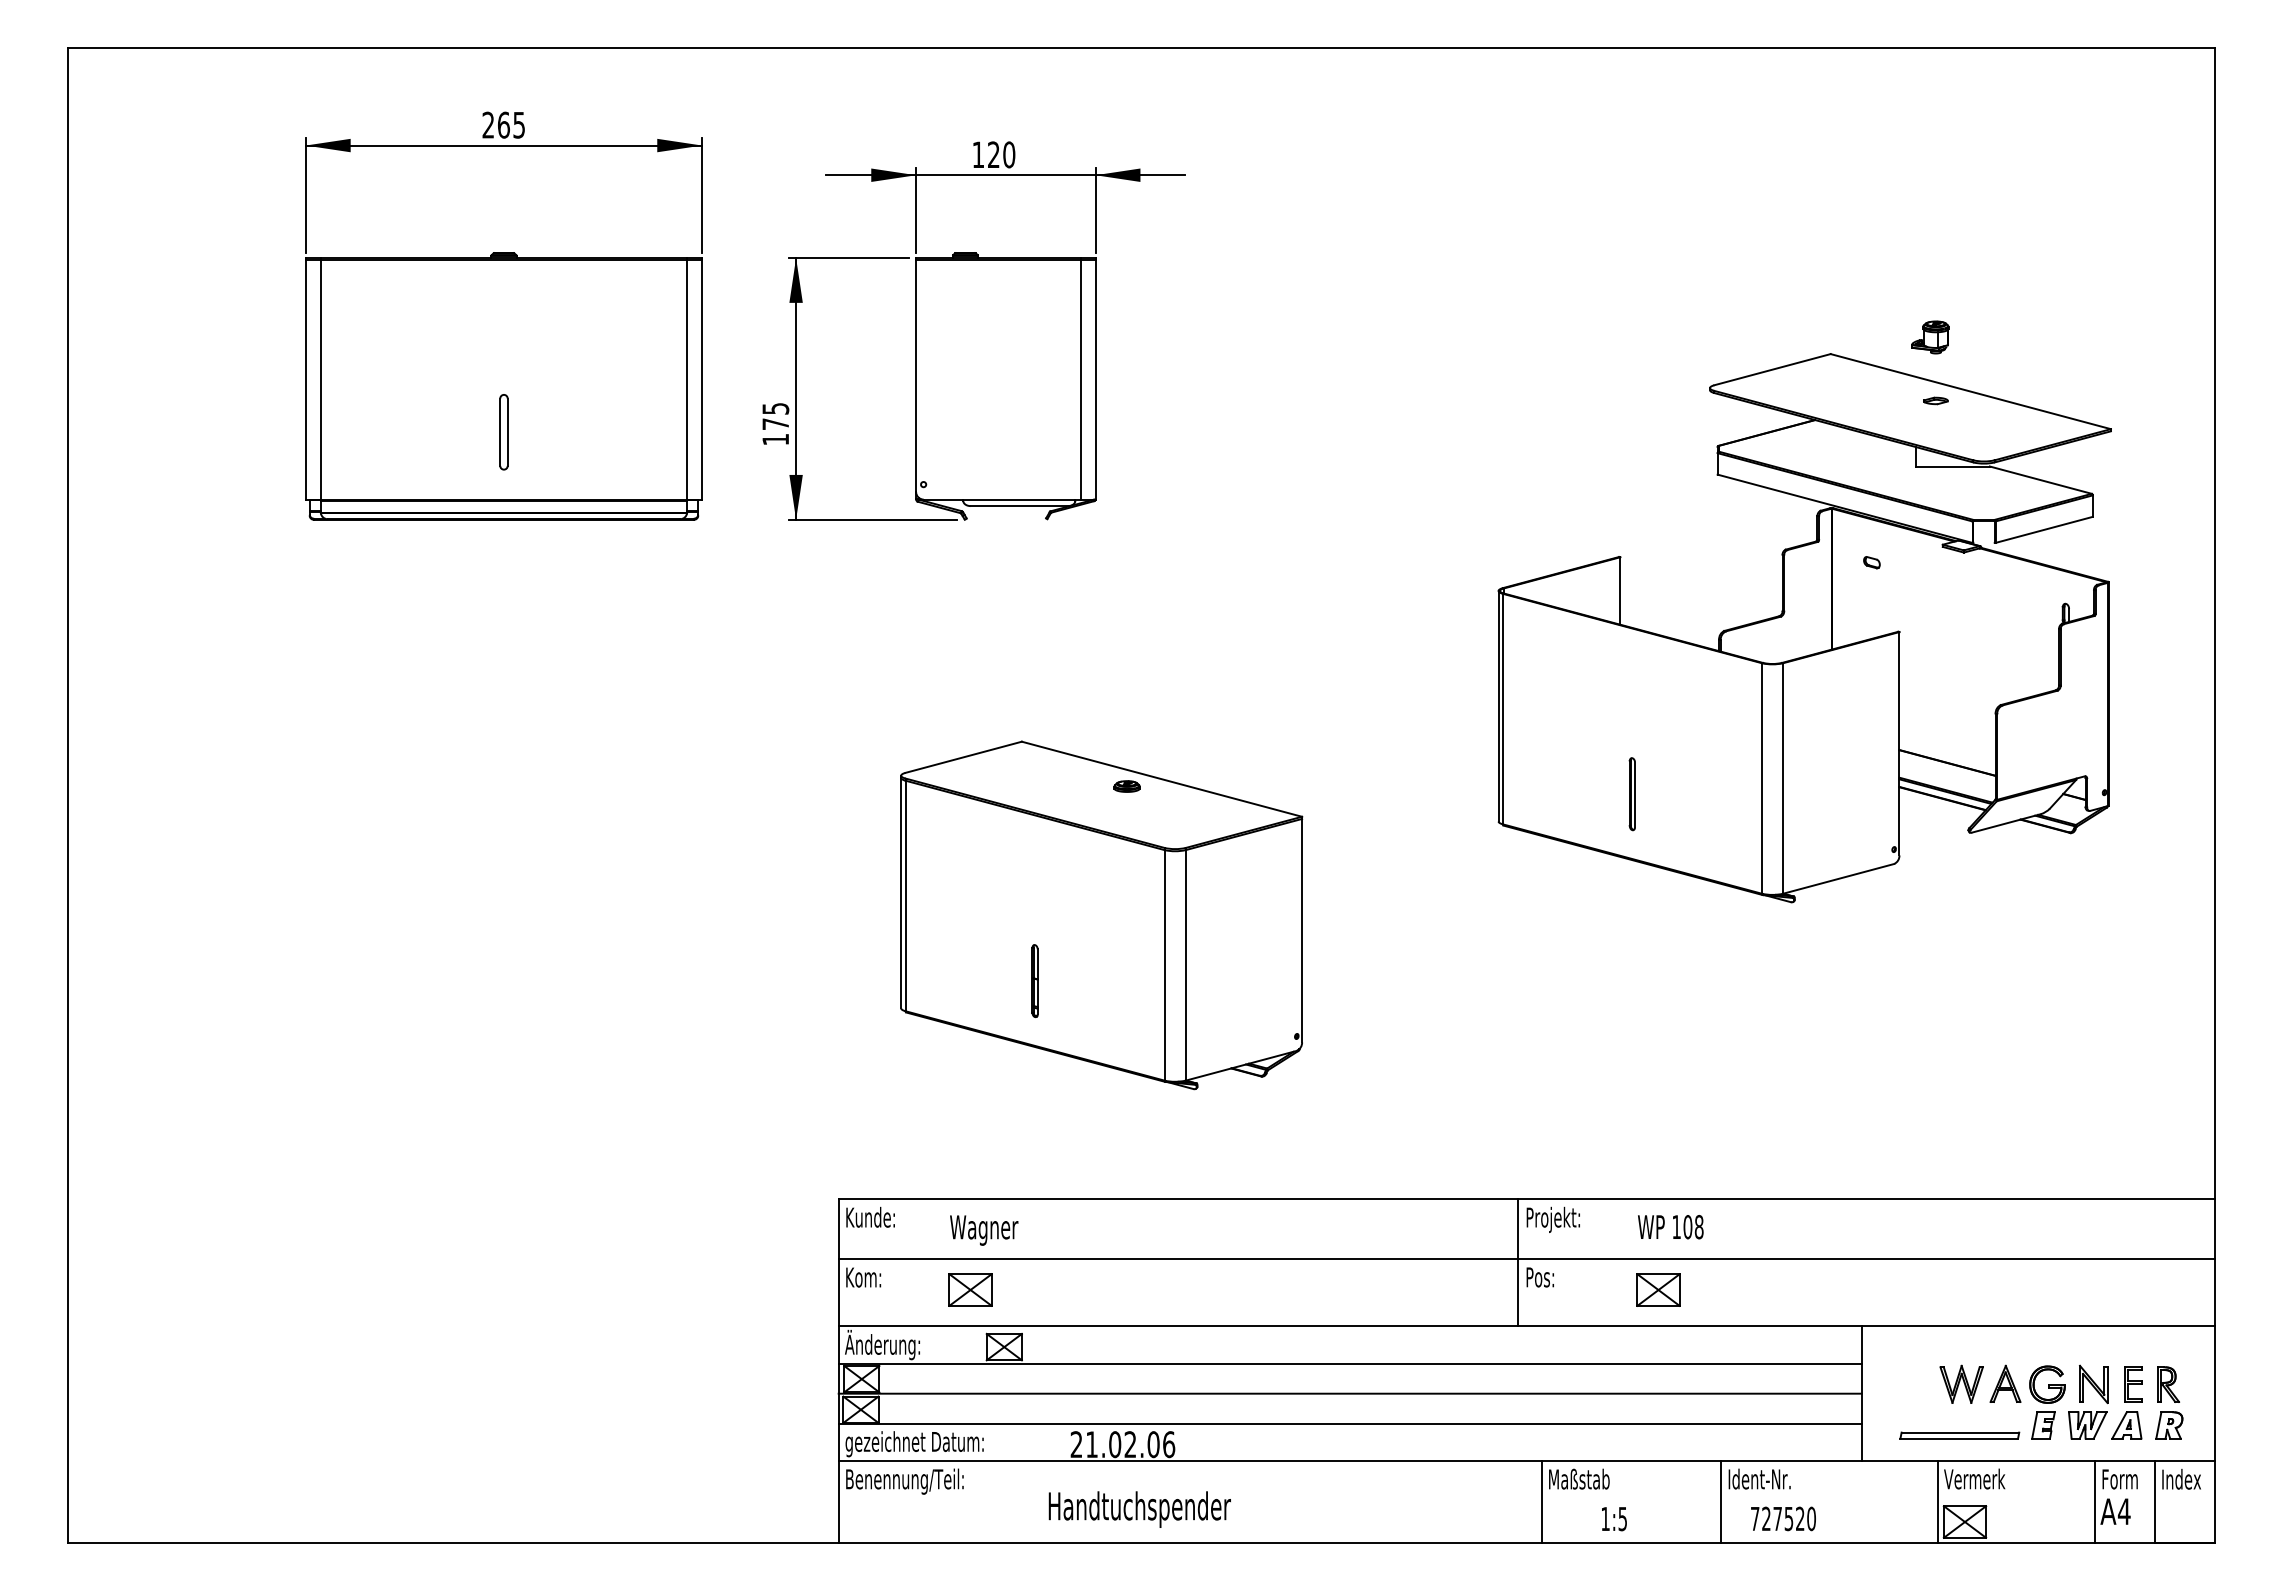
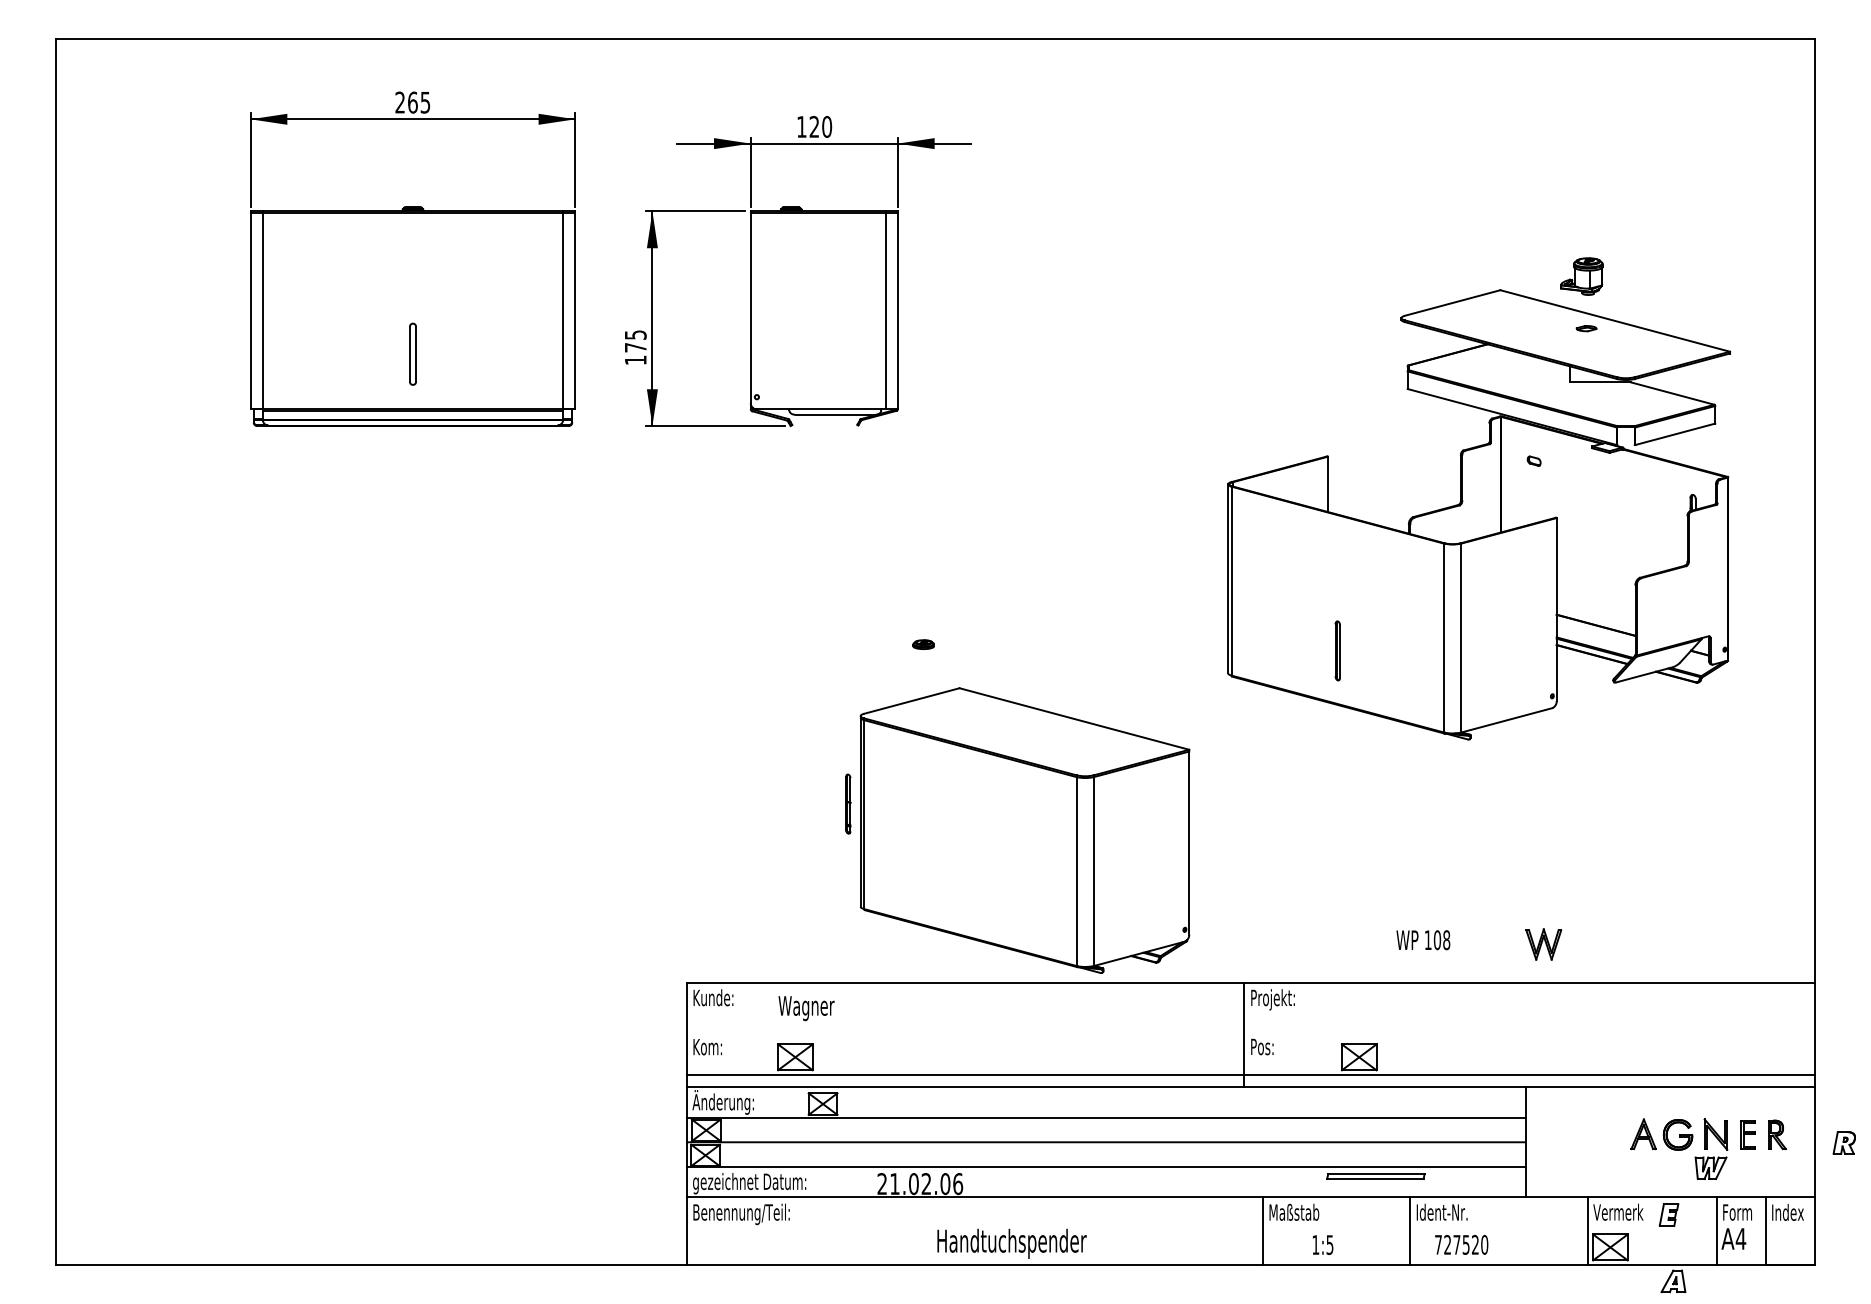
part: (1930, 337) -> (1582, 276), size x1.4
part: (1101, 915) -> (1024, 830), moved
text: (1670, 1227) -> (1423, 940), moved
line: (1526, 1259) -> (1251, 1074), moved
part: (1961, 1383) -> (1543, 943), moved
part: (2043, 1425) -> (1669, 1215), moved
part: (2126, 1425) -> (1673, 1281), moved
part: (2169, 1425) -> (1844, 1142), moved
part: (1959, 1435) -> (1375, 1176), moved
text: (1139, 1509) -> (1011, 1243), moved

